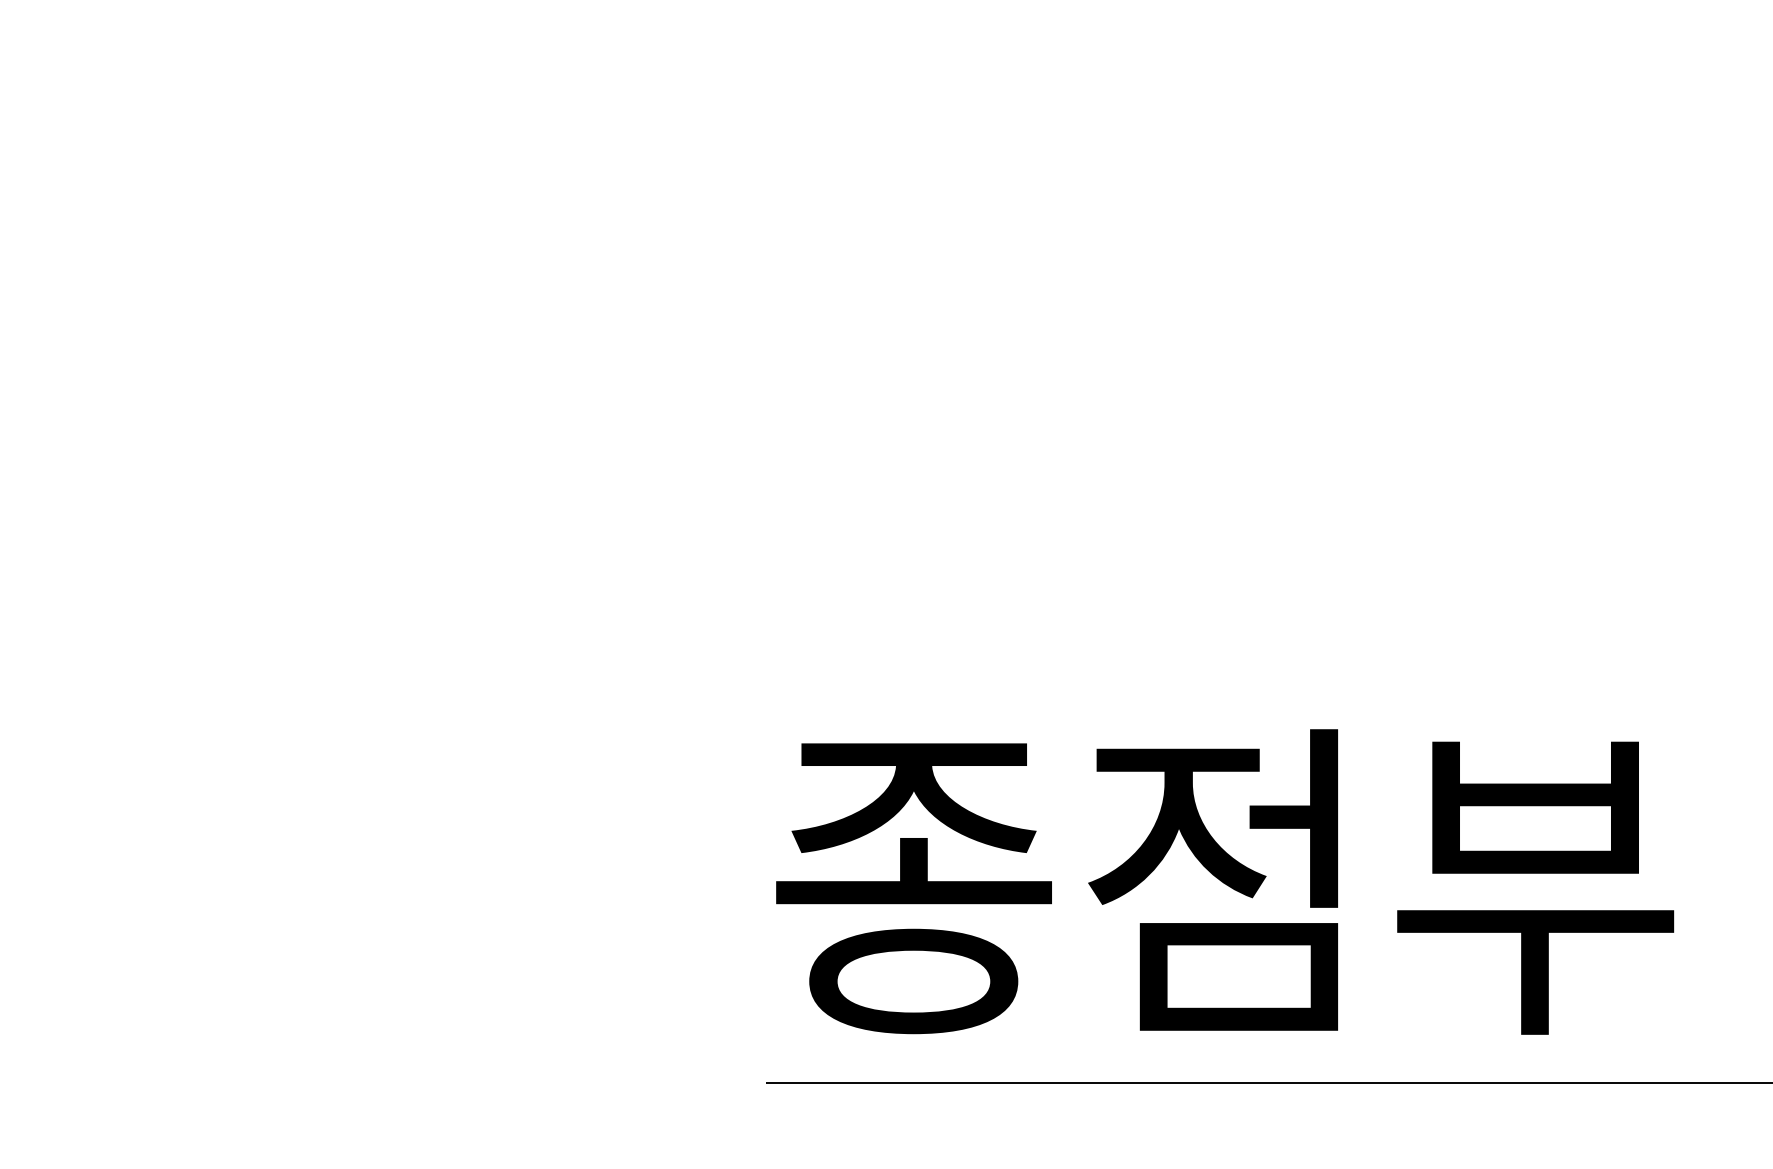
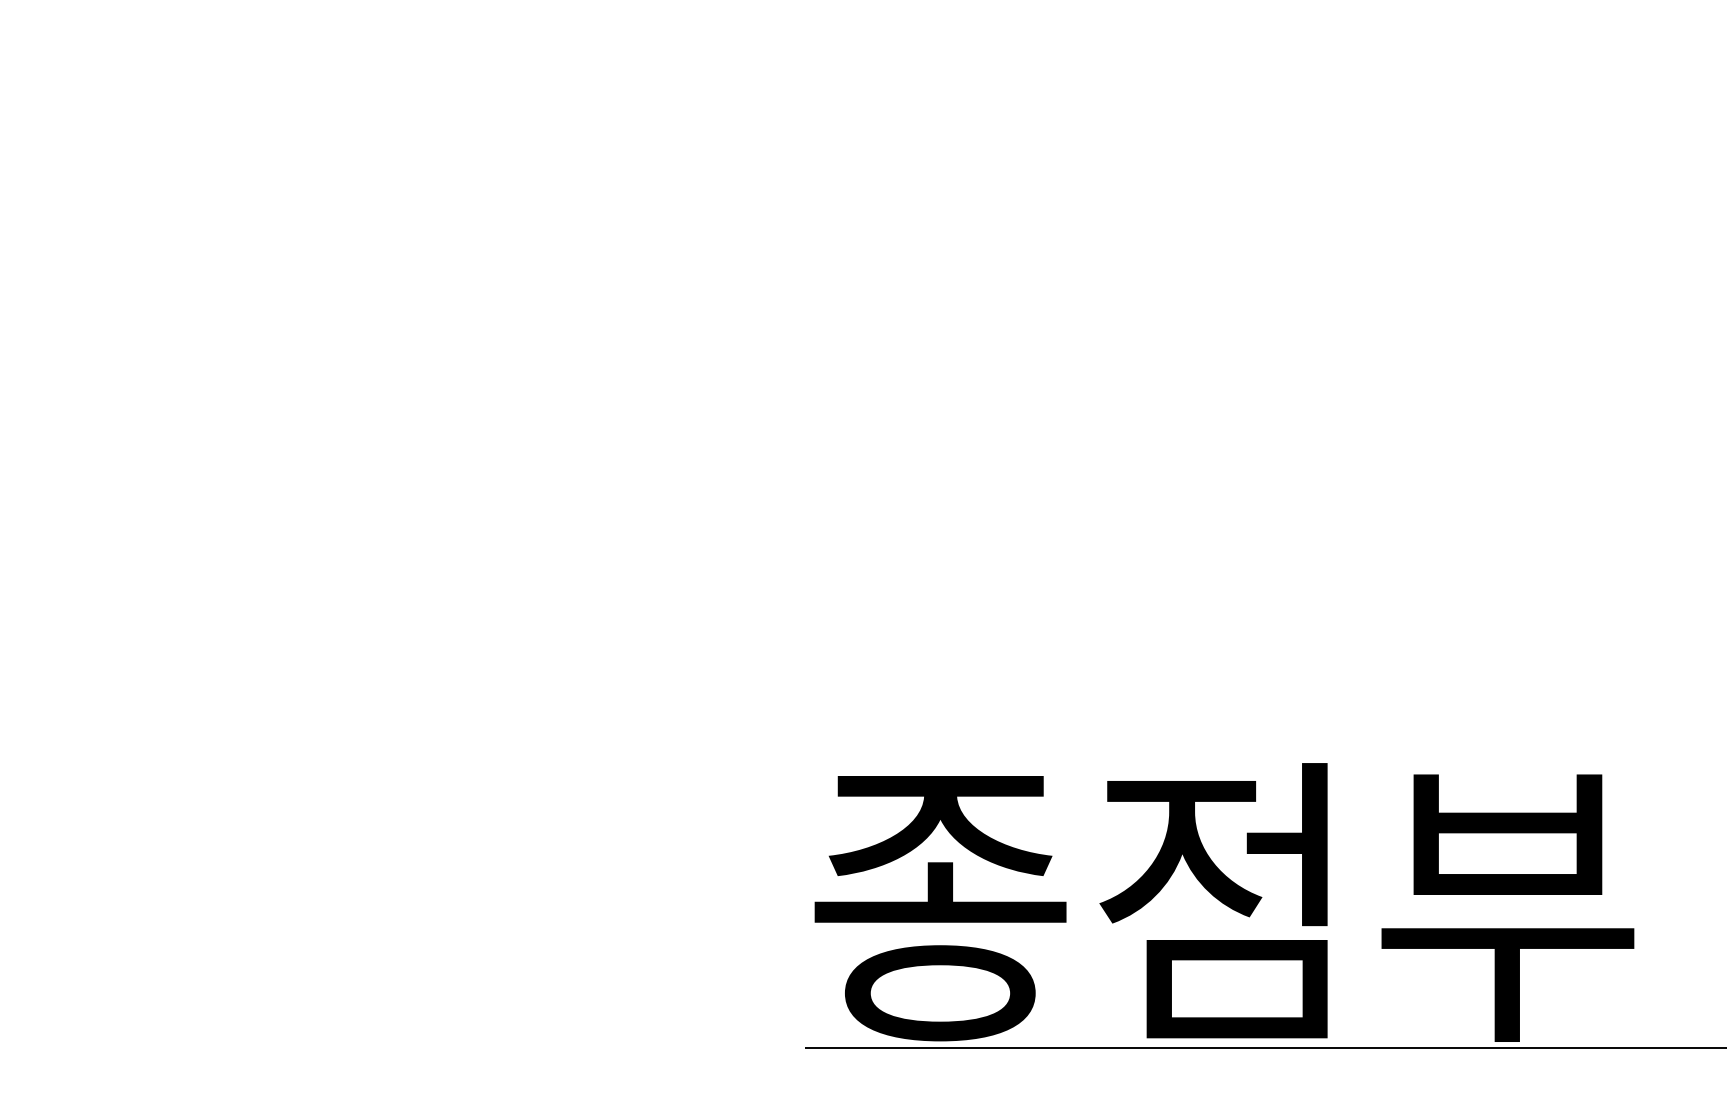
text: (1225, 881) -> (1224, 902), moved

